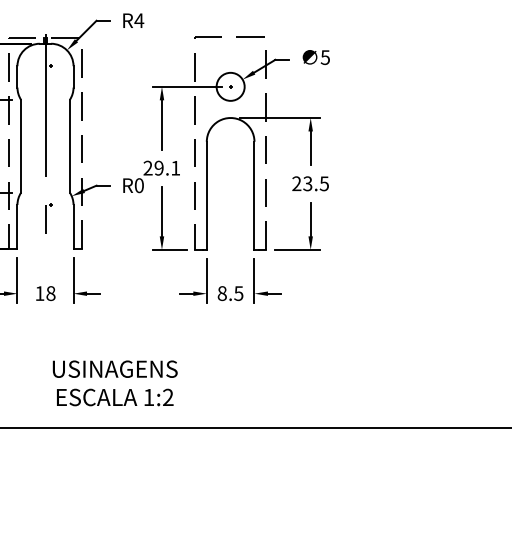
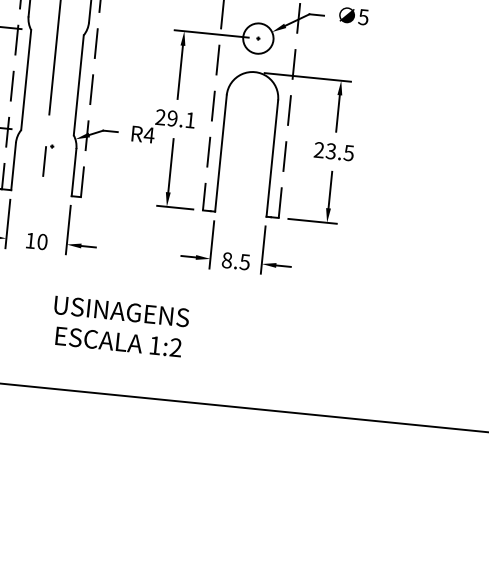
text: (139, 185) -> (149, 135), R0 -> R4
text: (50, 293) -> (42, 241), 18 -> 10
text: (114, 383) -> (119, 326), moved

